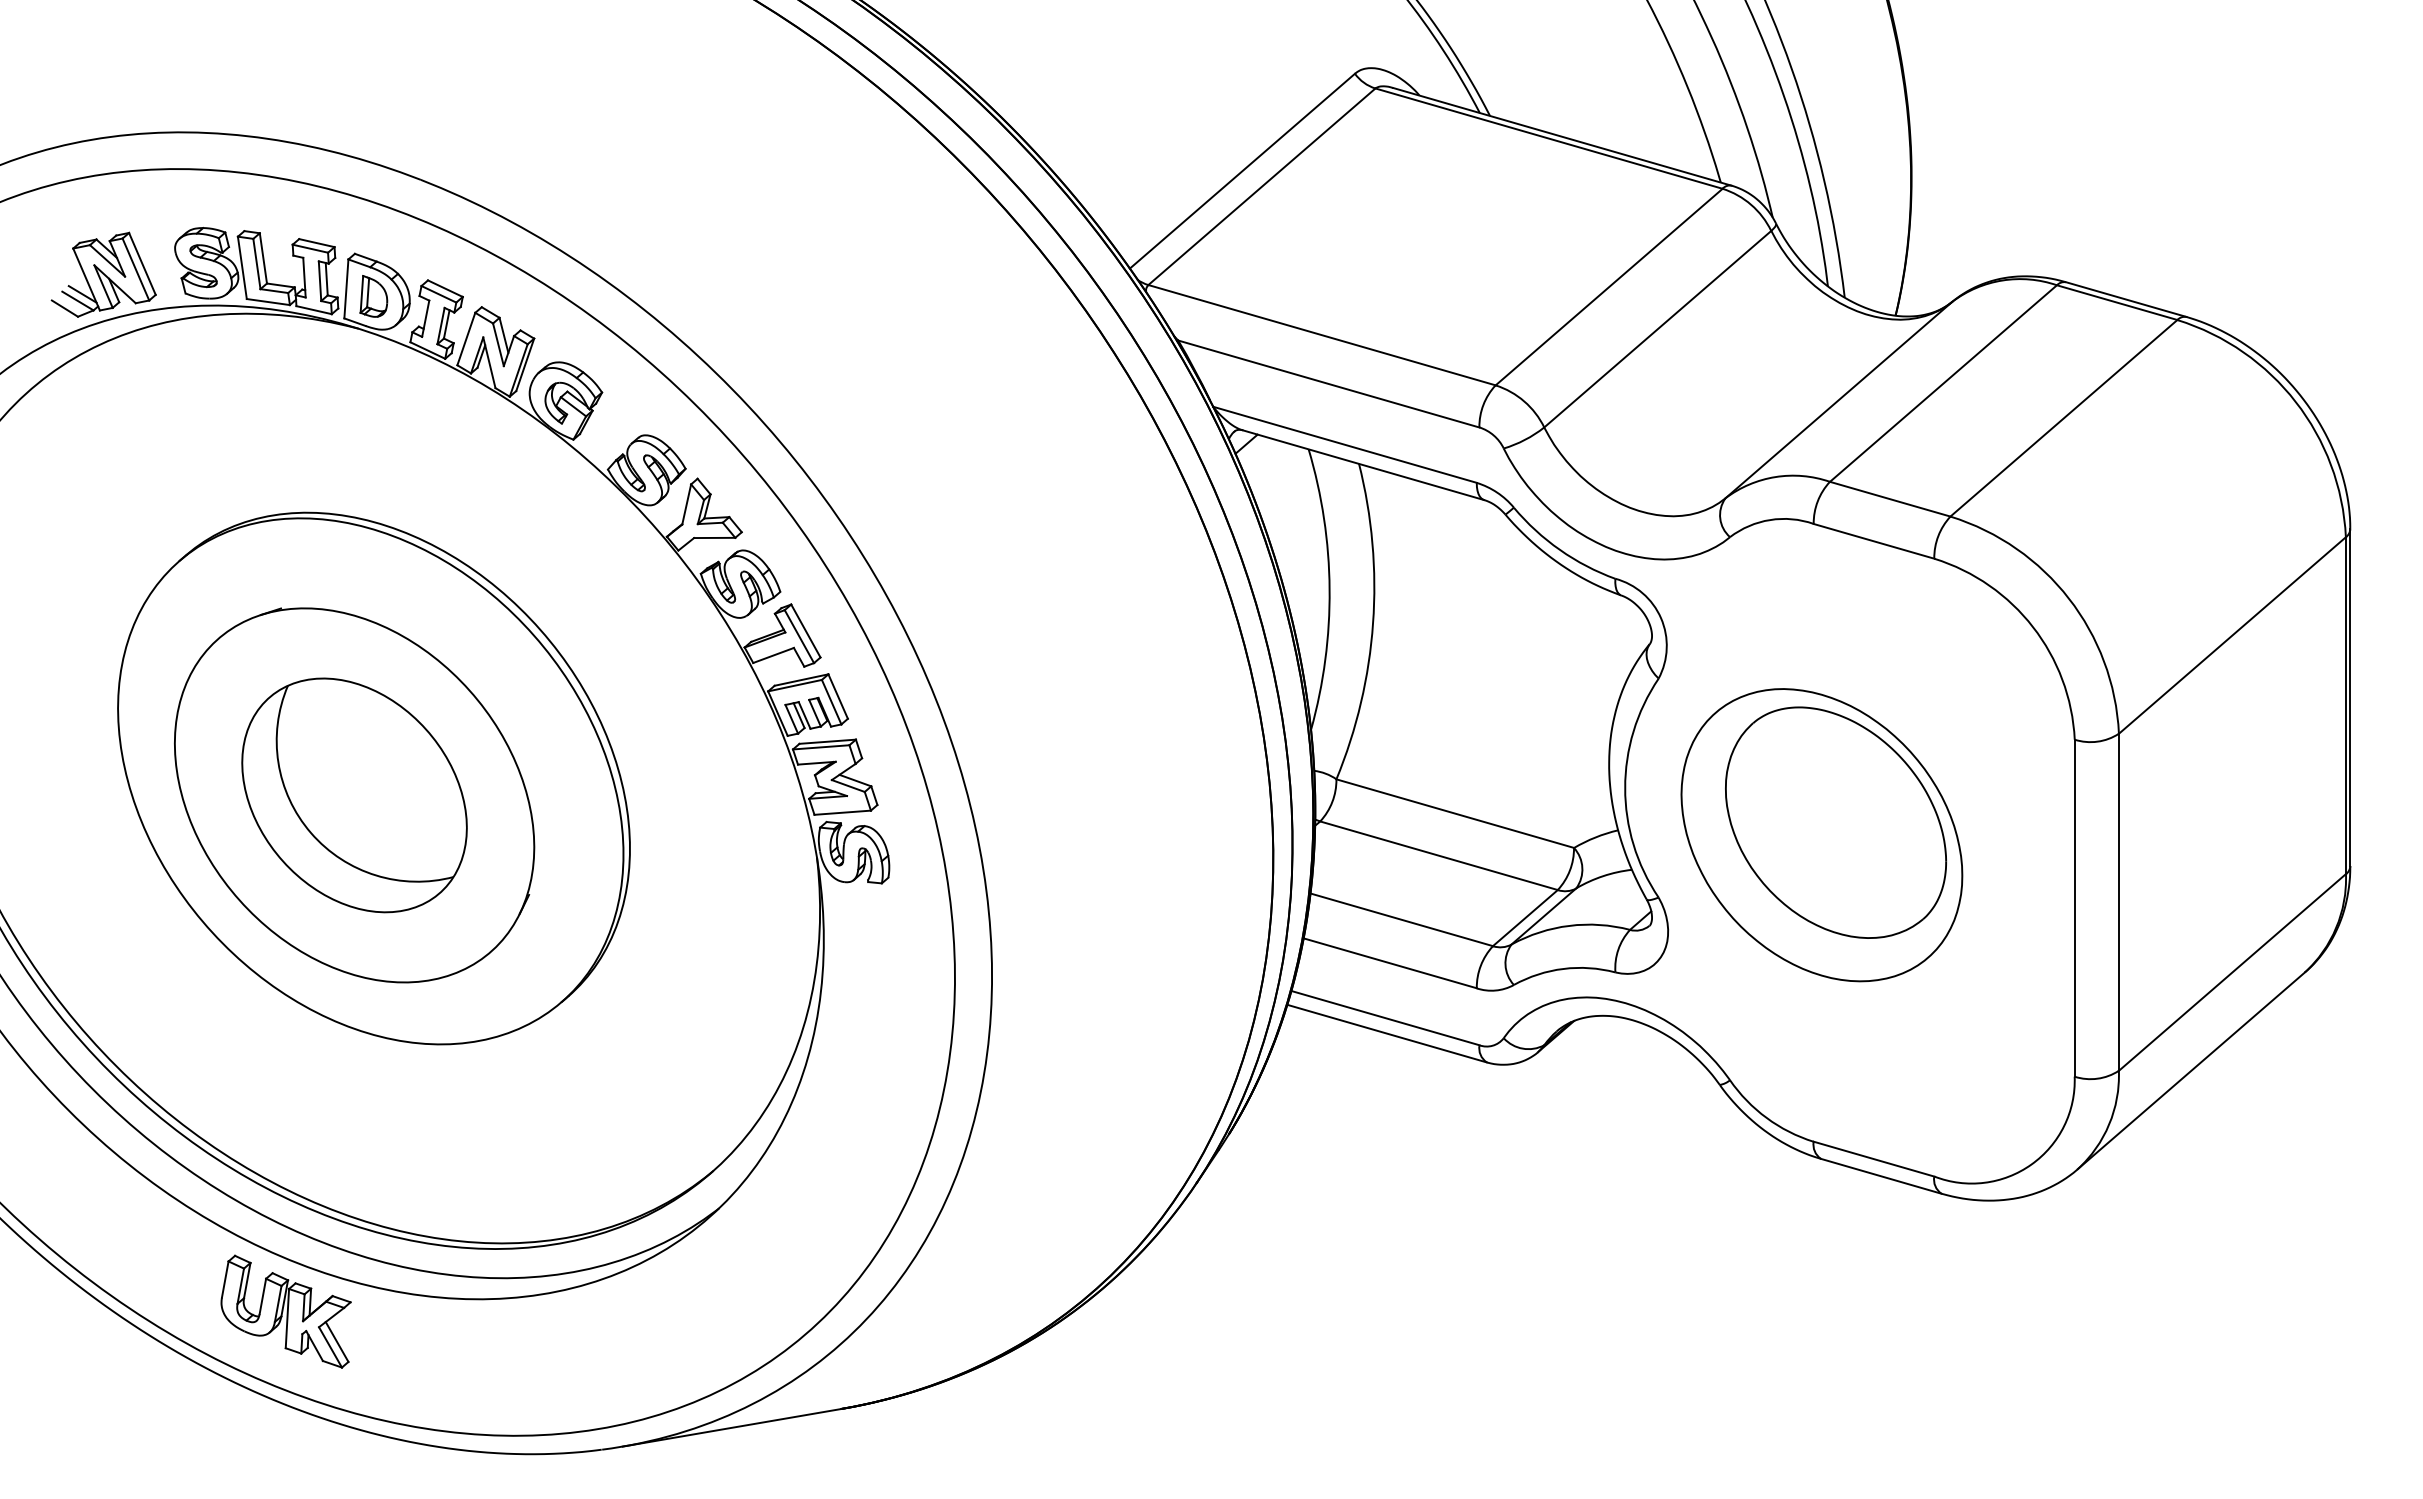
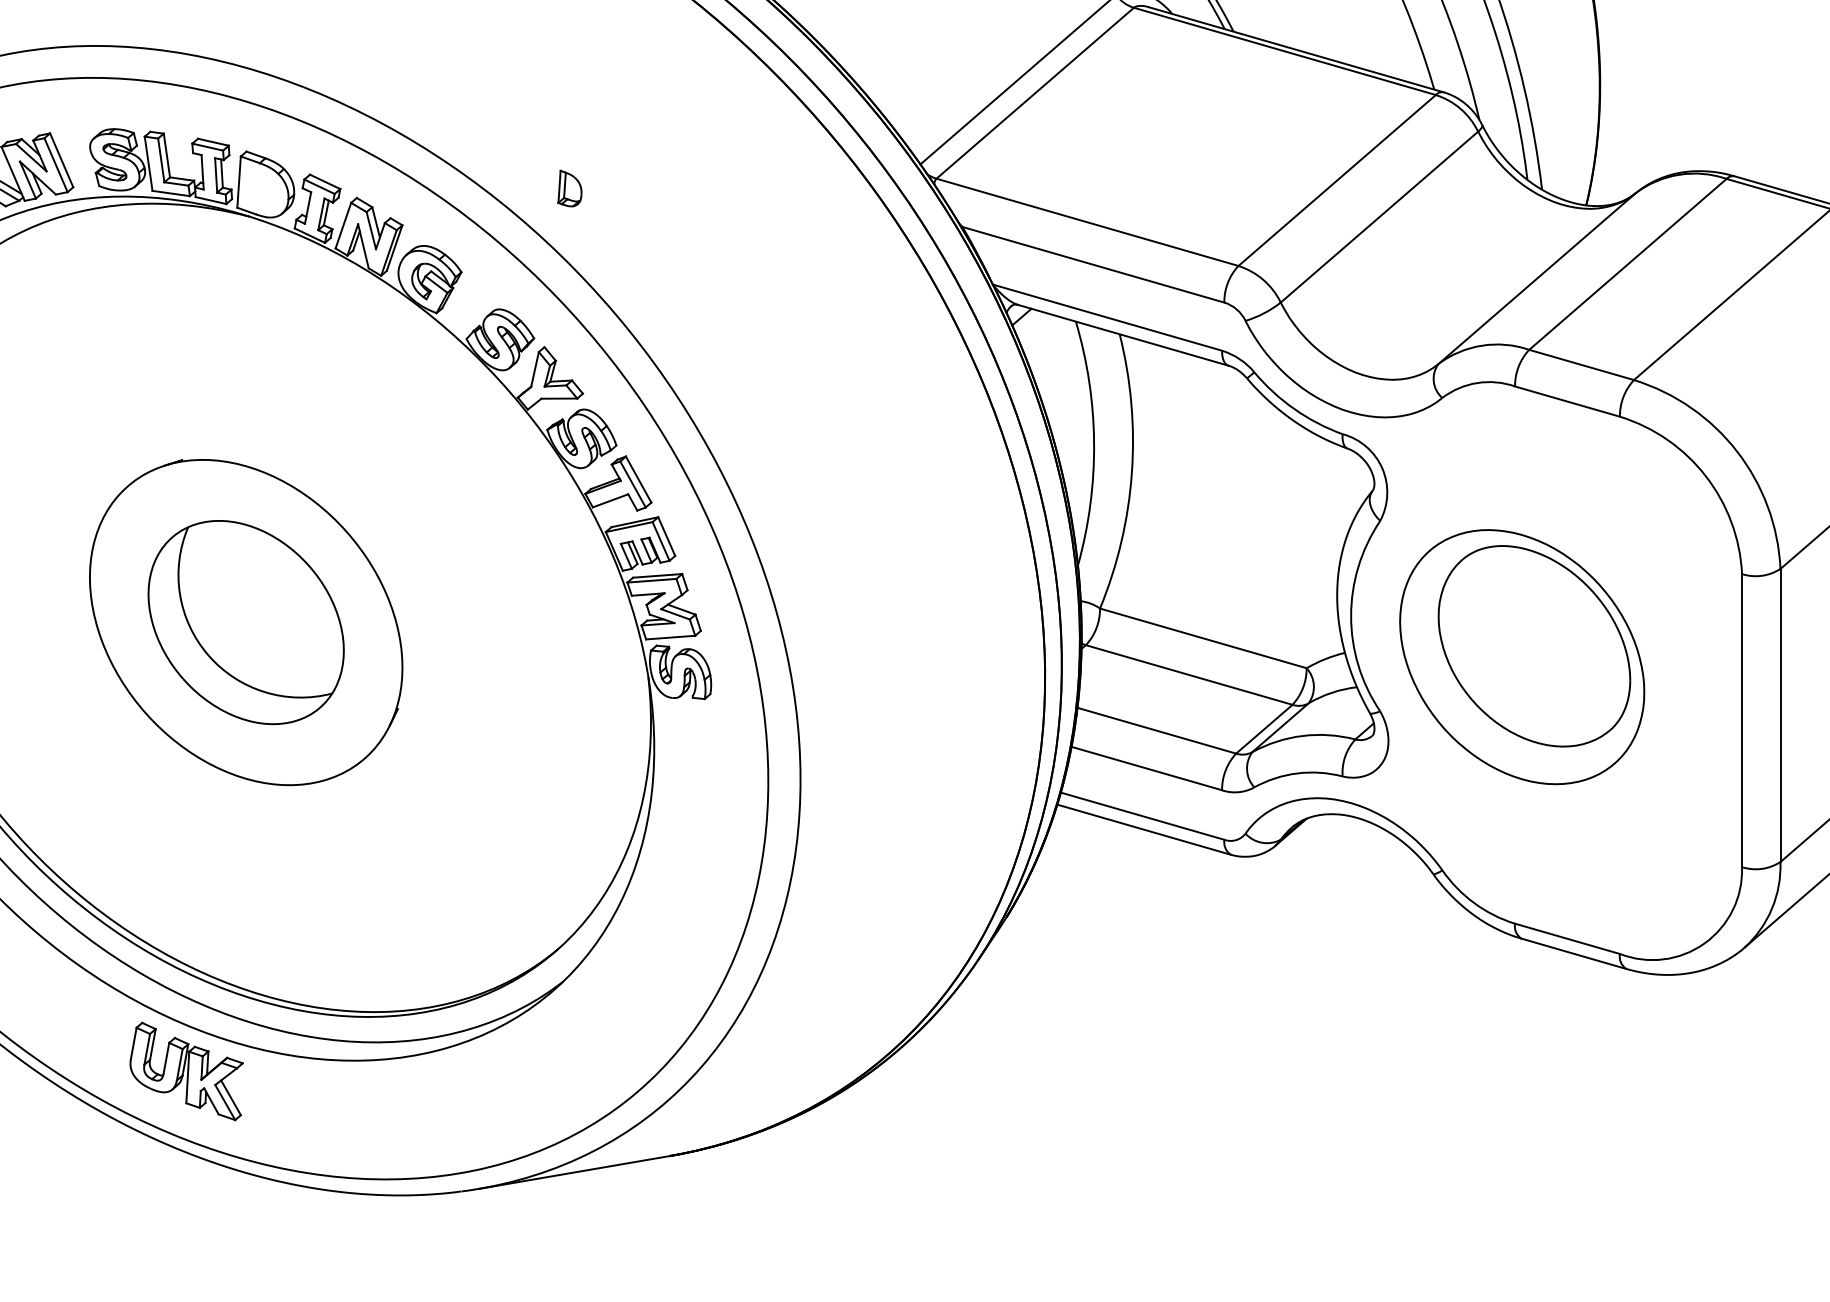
part: (373, 296) -> (569, 188), moved
part: (373, 778) -> (262, 607), removed

